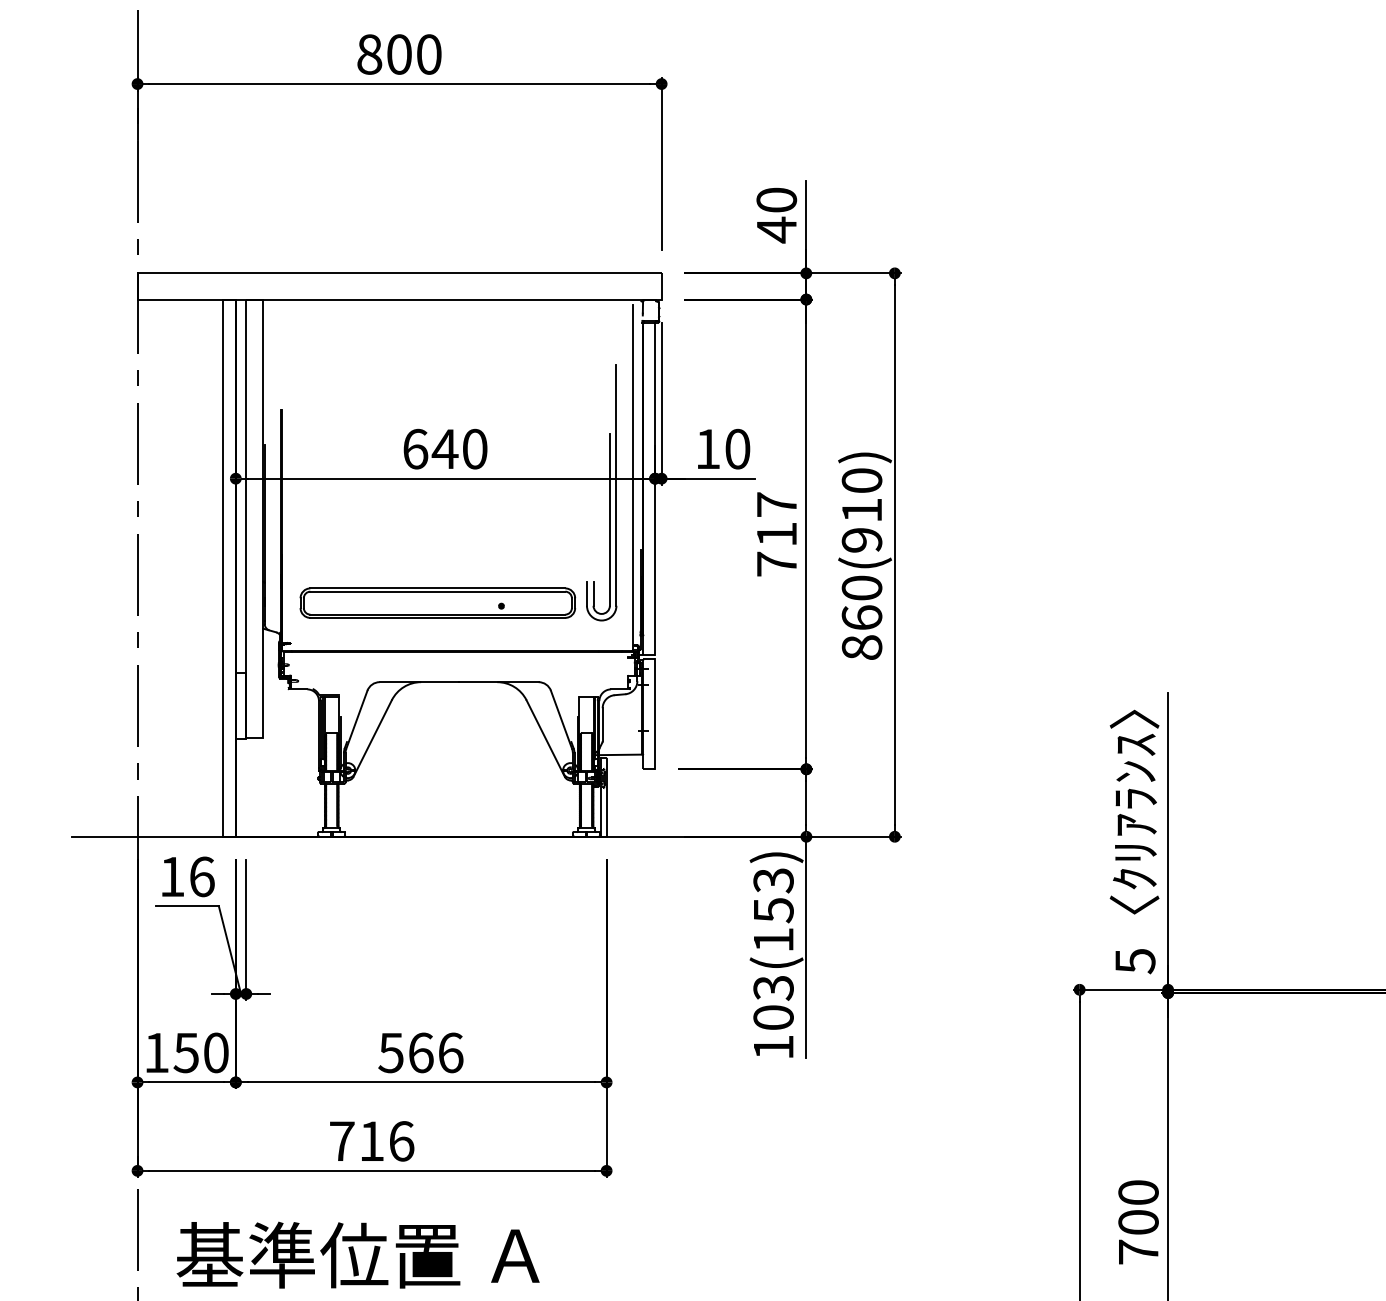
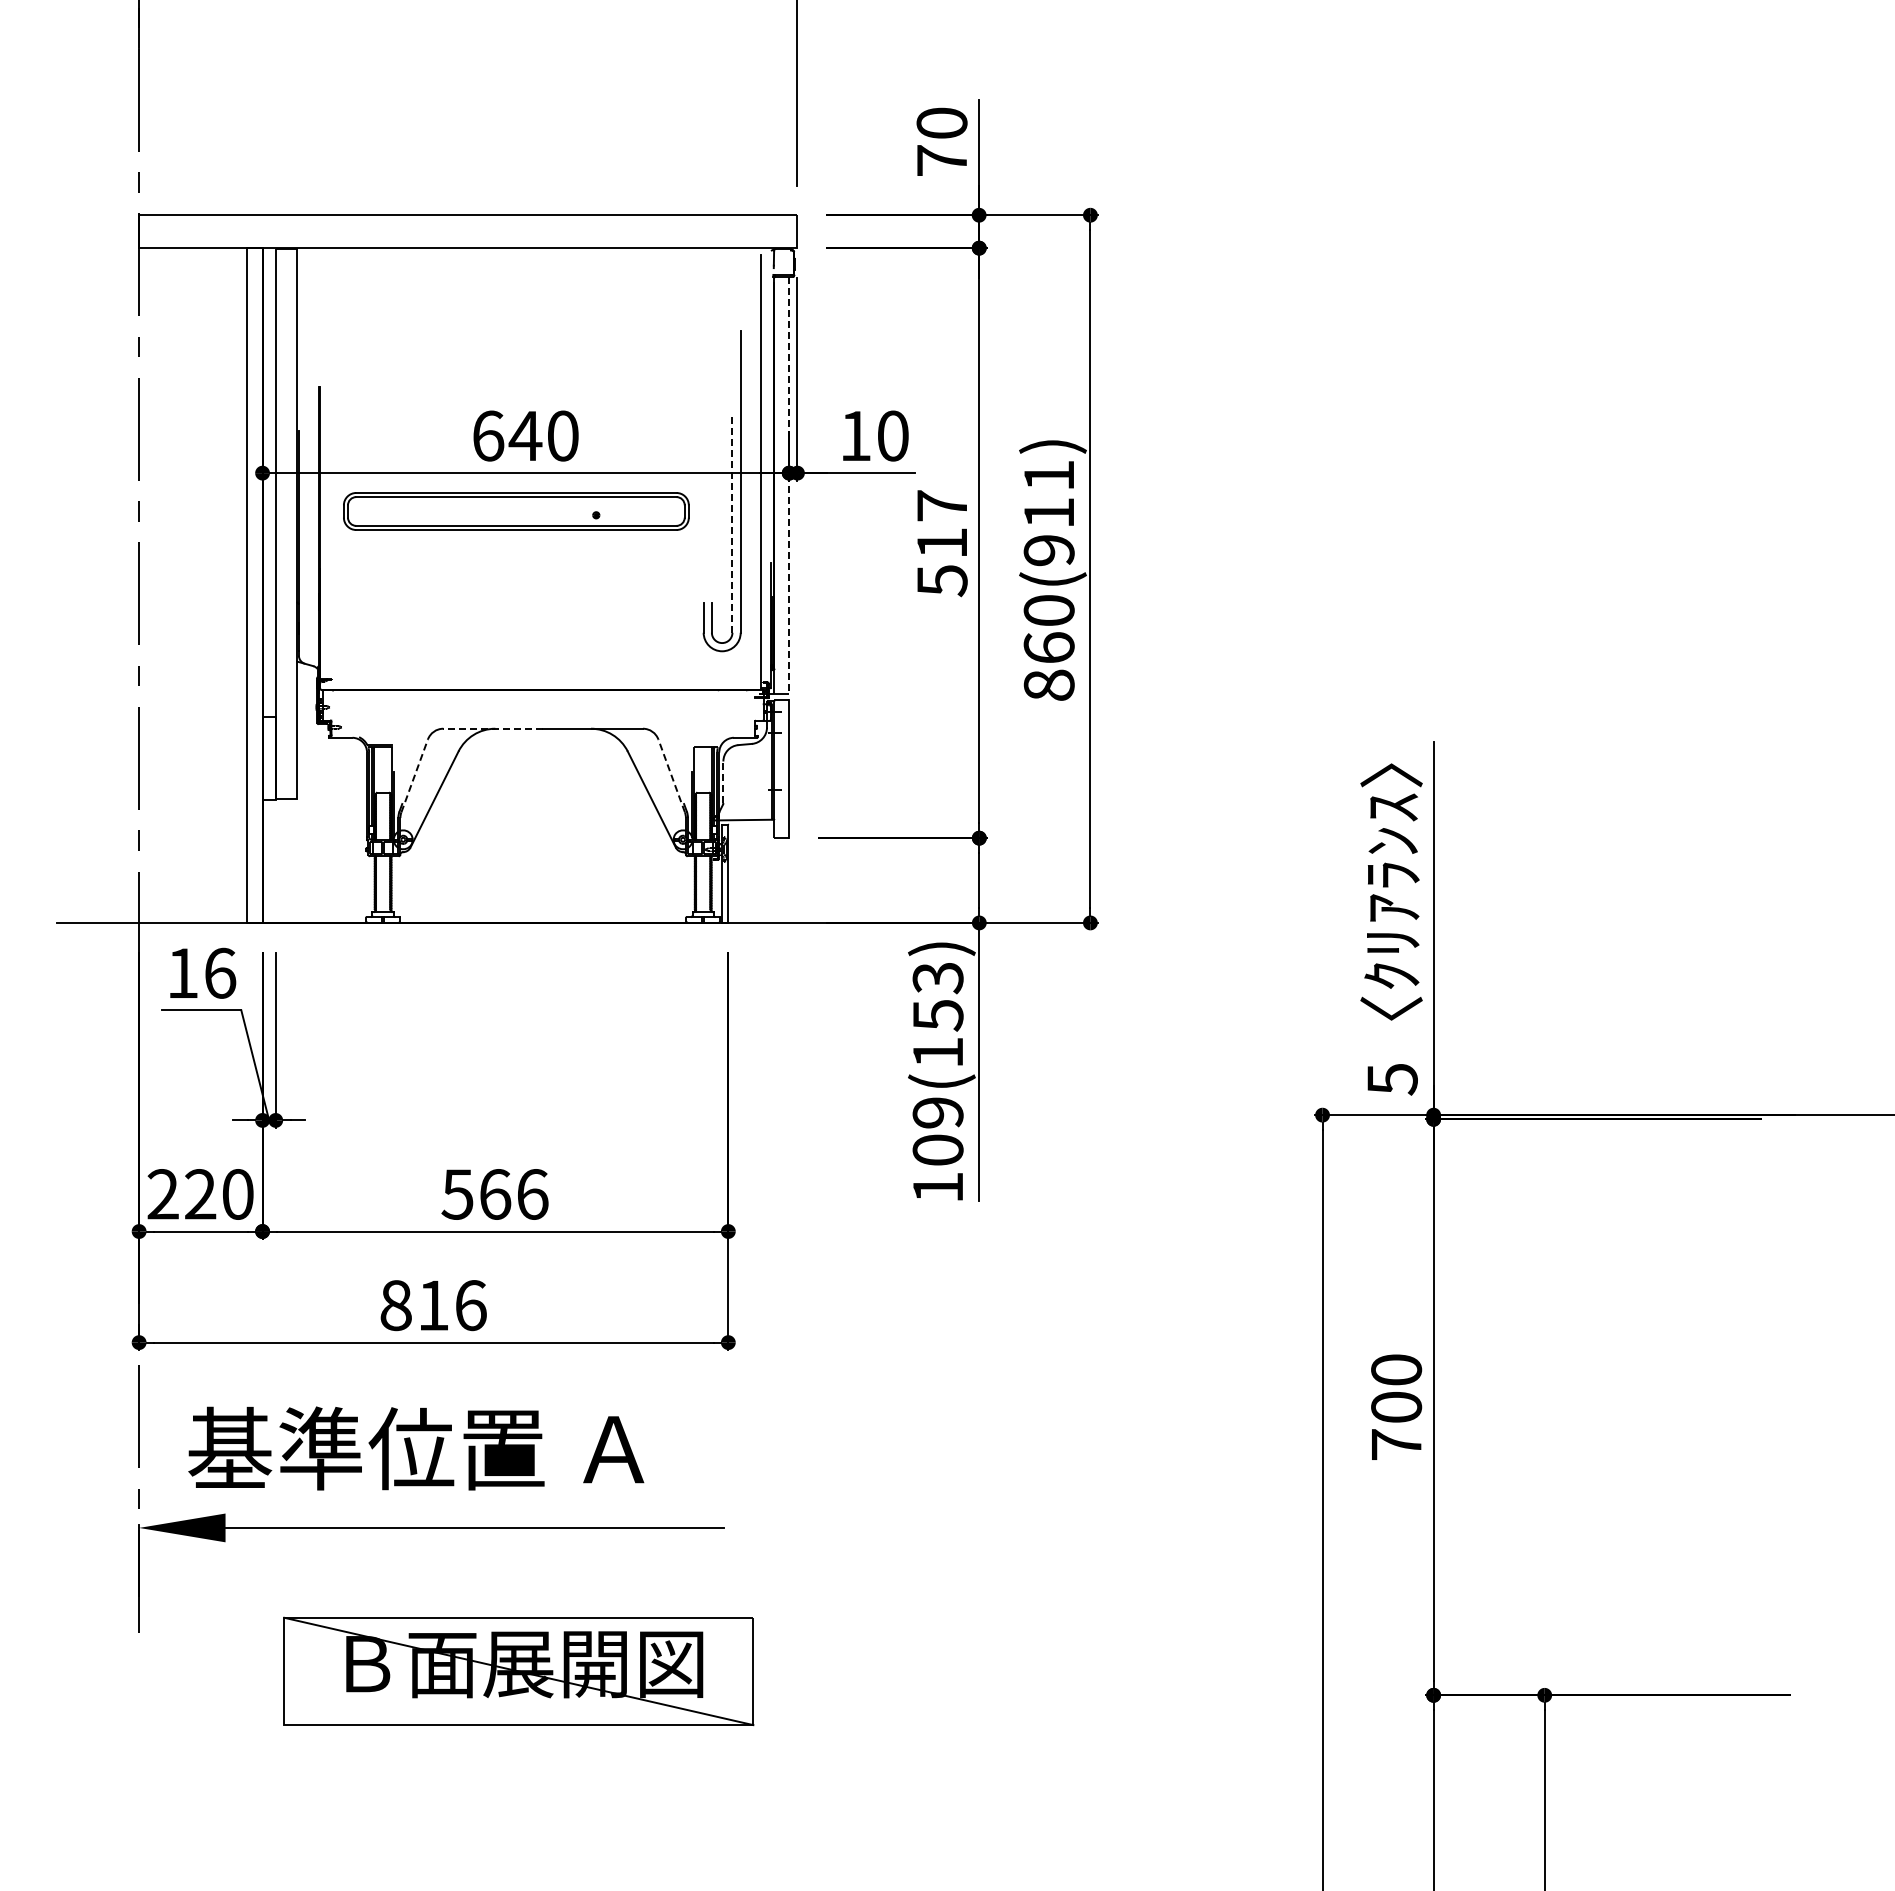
text: (776, 229) -> (941, 160), 40 -> 70
text: (861, 480) -> (1048, 475), 860(910) -> 860(911)
line: (655, 488) -> (789, 485), solid -> dashed
line: (609, 520) -> (732, 525), solid -> dashed
text: (777, 564) -> (942, 581), 717 -> 517
part: (437, 603) -> (516, 511), moved
line: (419, 681) -> (493, 728), solid -> dashed
line: (356, 719) -> (414, 775), solid -> dashed
line: (561, 719) -> (671, 775), solid -> dashed
line: (602, 724) -> (723, 782), solid -> dashed
text: (773, 988) -> (937, 1113), 103(153) -> 109(153)
text: (171, 1052) -> (181, 1194), 150 -> 220
text: (341, 1141) -> (395, 1305), 716 -> 816

